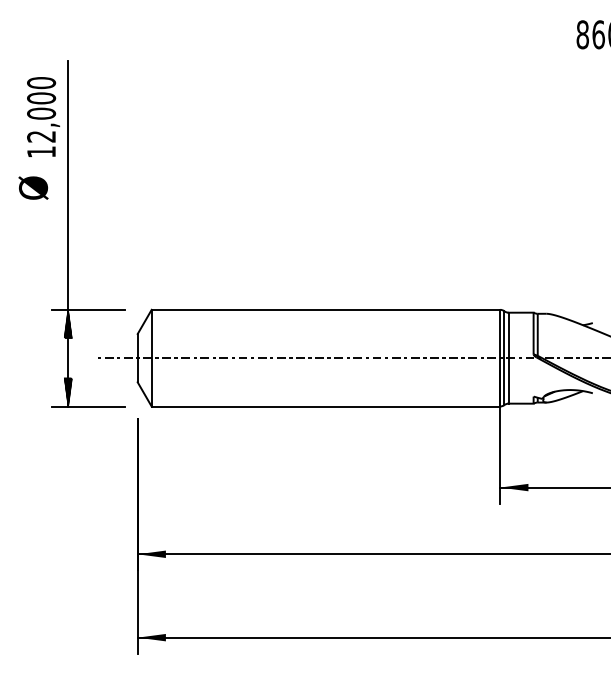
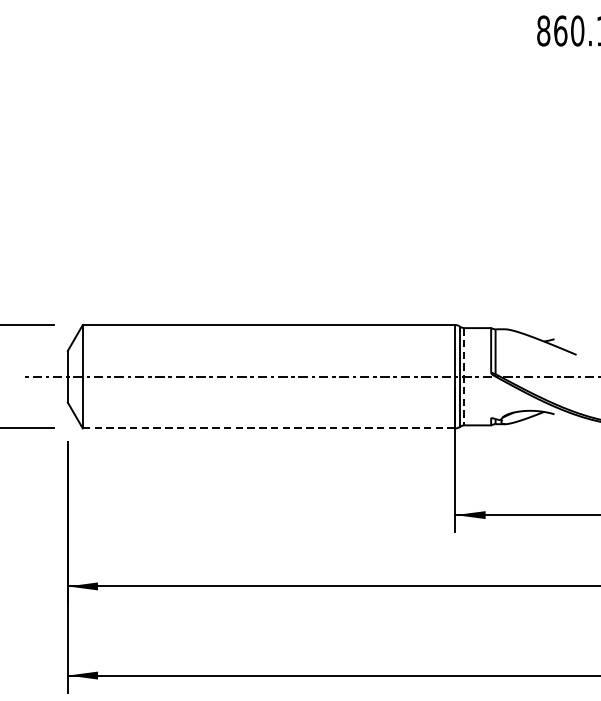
line: (508, 358) -> (464, 377), solid -> dashed
line: (326, 406) -> (269, 428), solid -> dashed

